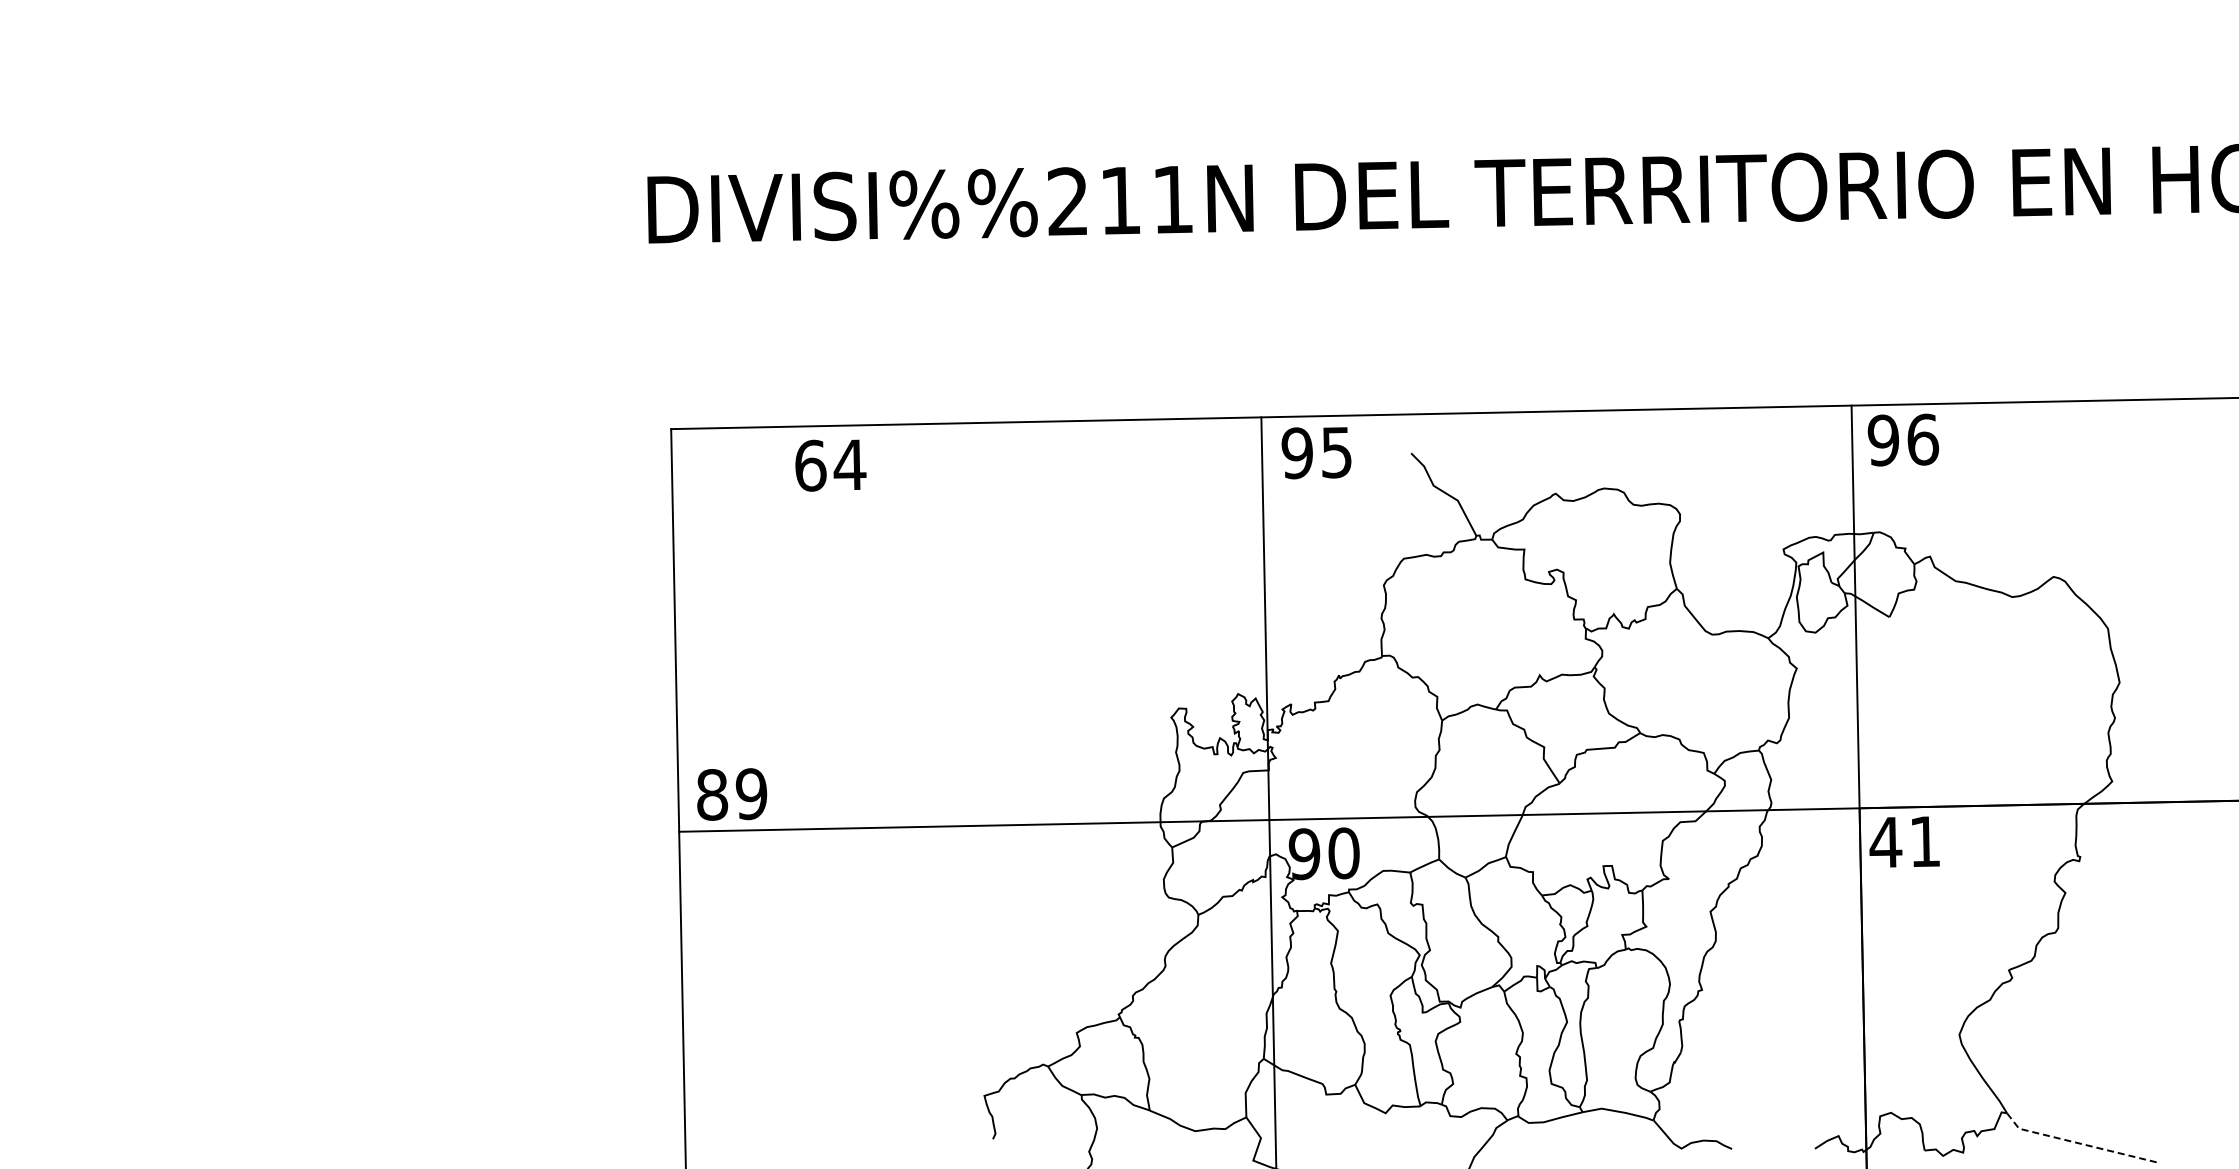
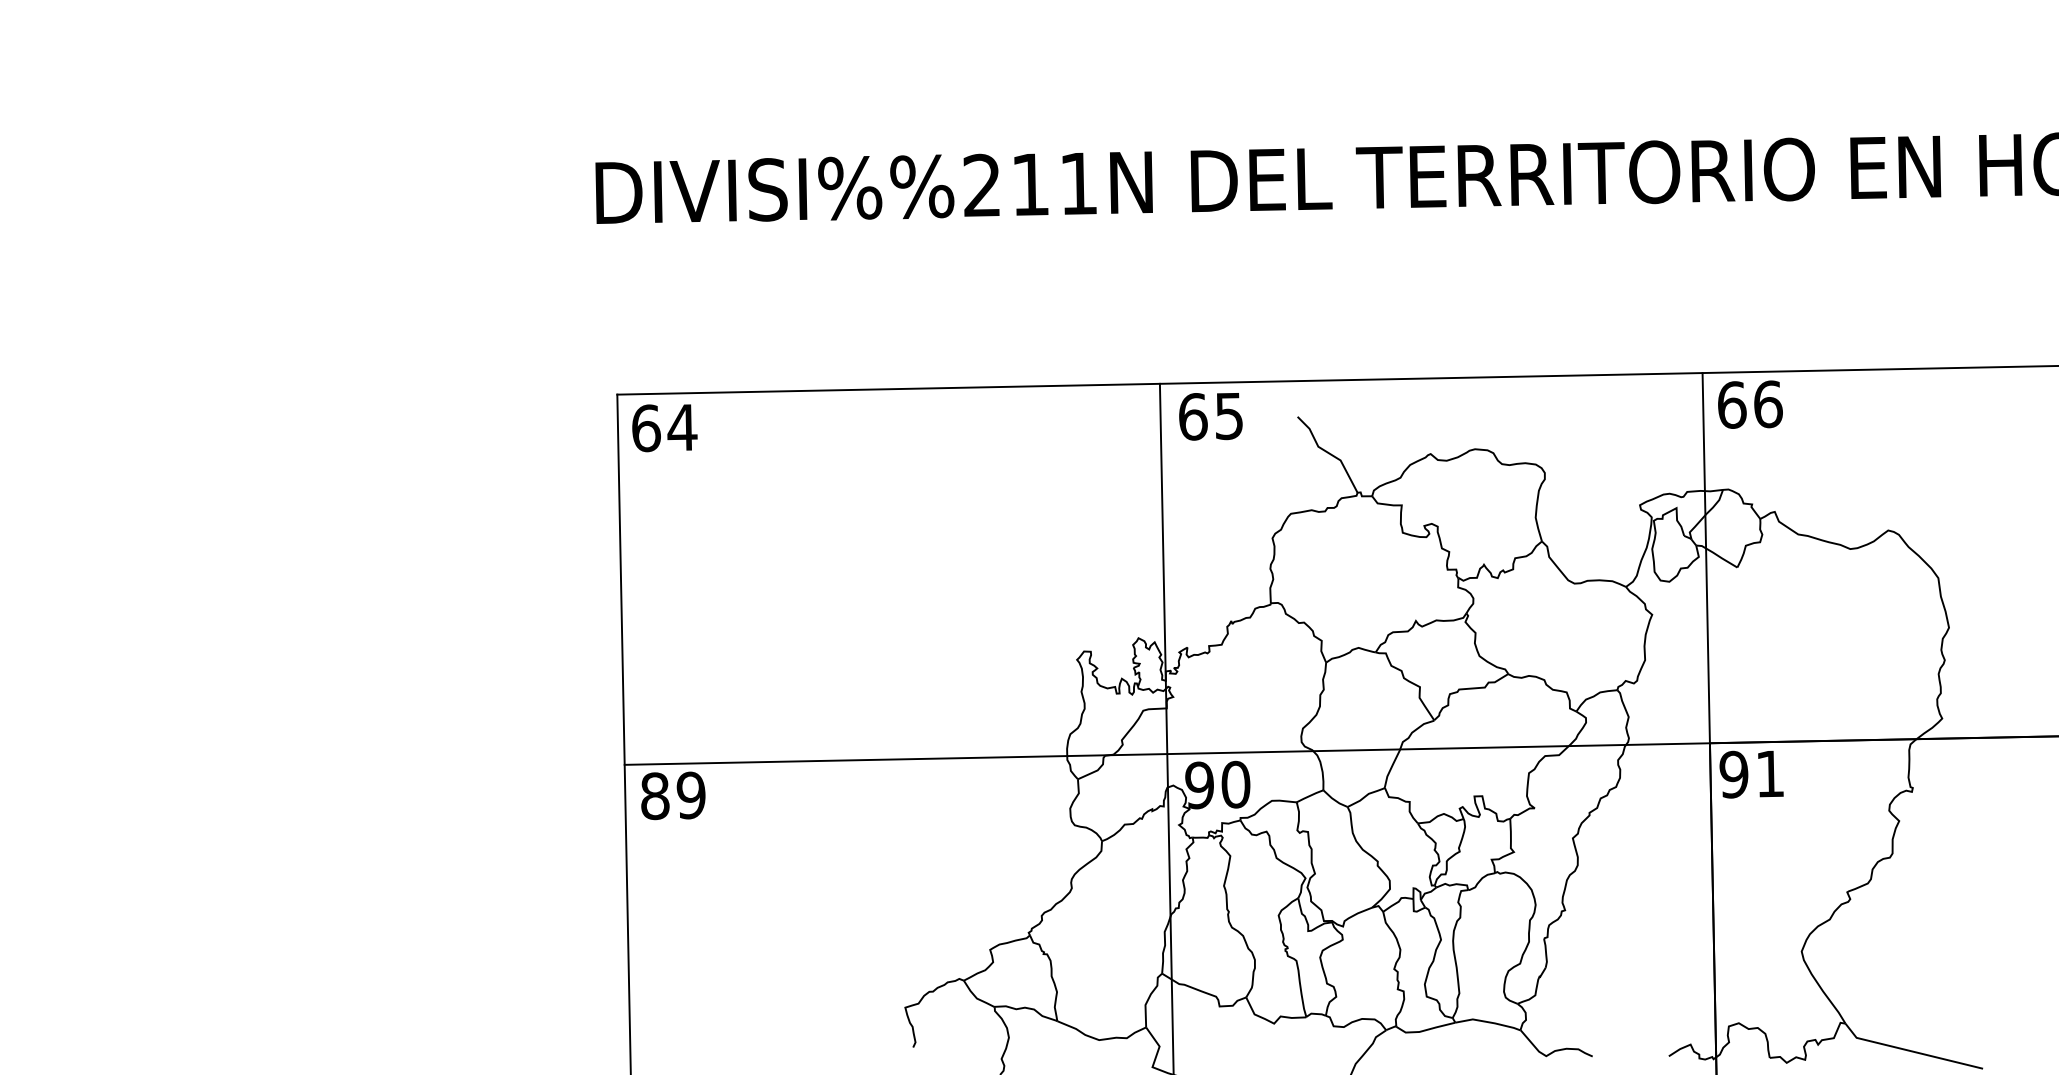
text: (1883, 440) -> (1731, 405), 96 -> 66
text: (1297, 453) -> (1193, 417), 95 -> 65
text: (830, 465) -> (664, 428), moved
text: (732, 794) -> (673, 795), moved
text: (1885, 842) -> (1733, 774), 41 -> 91
line: (2077, 1142) -> (1910, 1050), dashed -> solid

